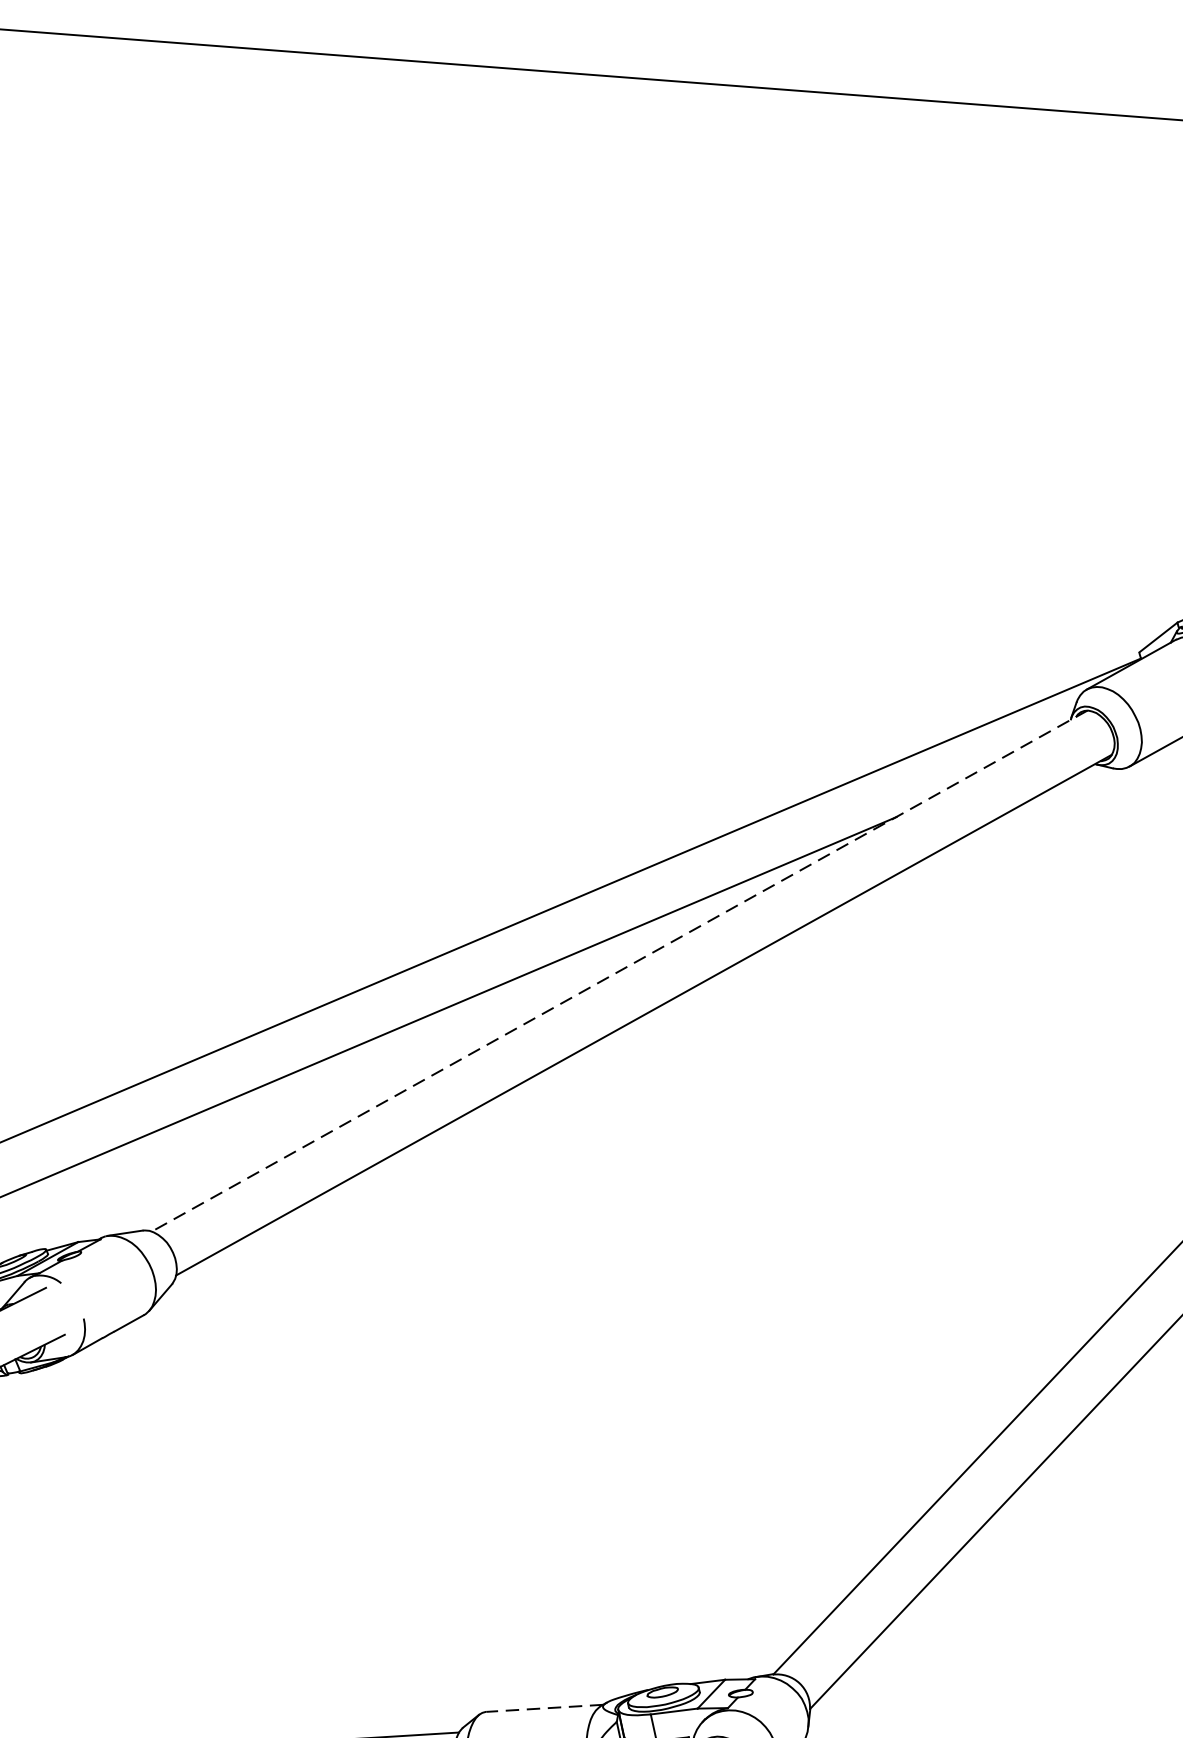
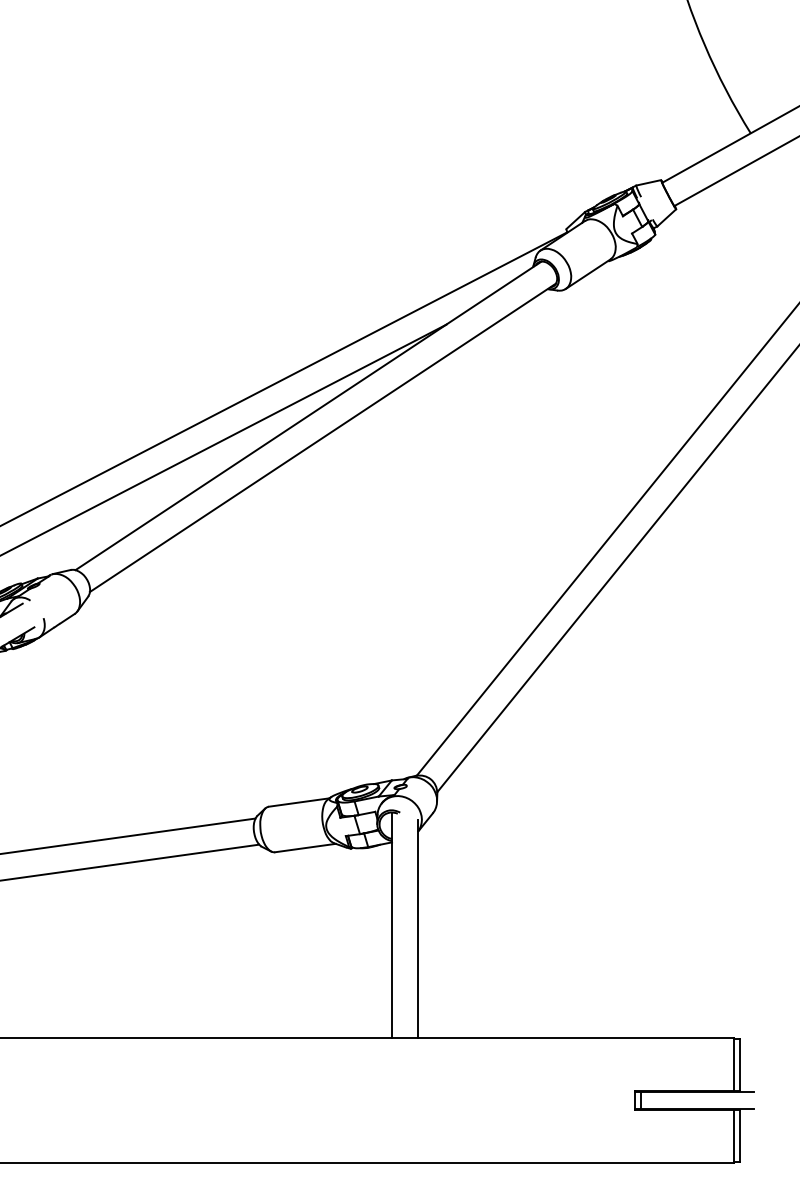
line: (619, 970) -> (308, 415), dashed -> solid
line: (545, 1708) -> (299, 802), dashed -> solid

